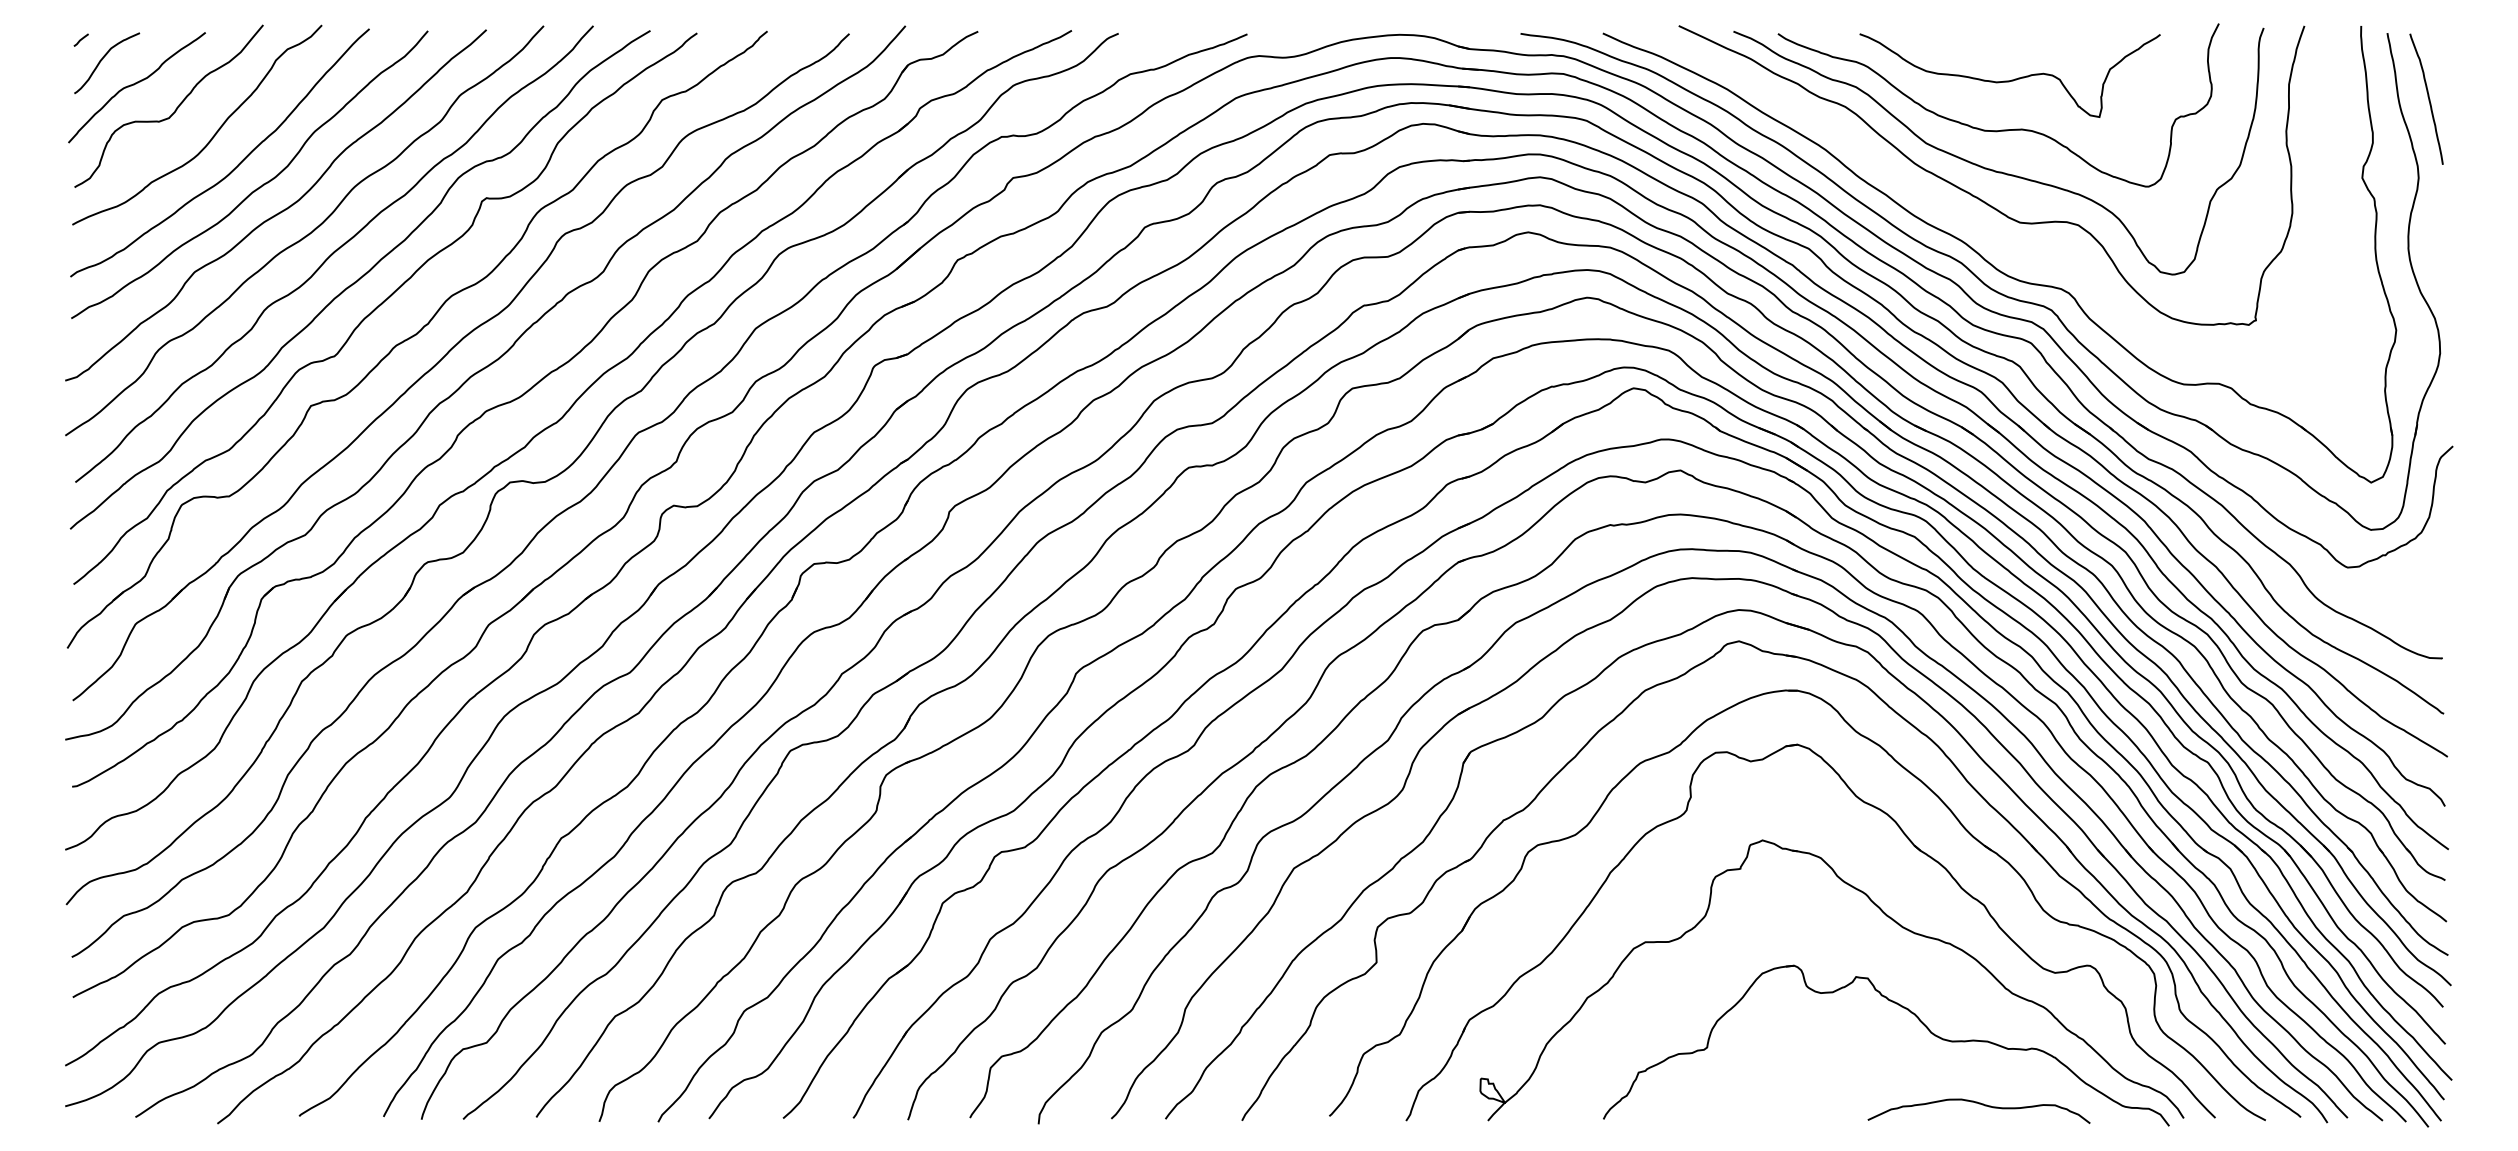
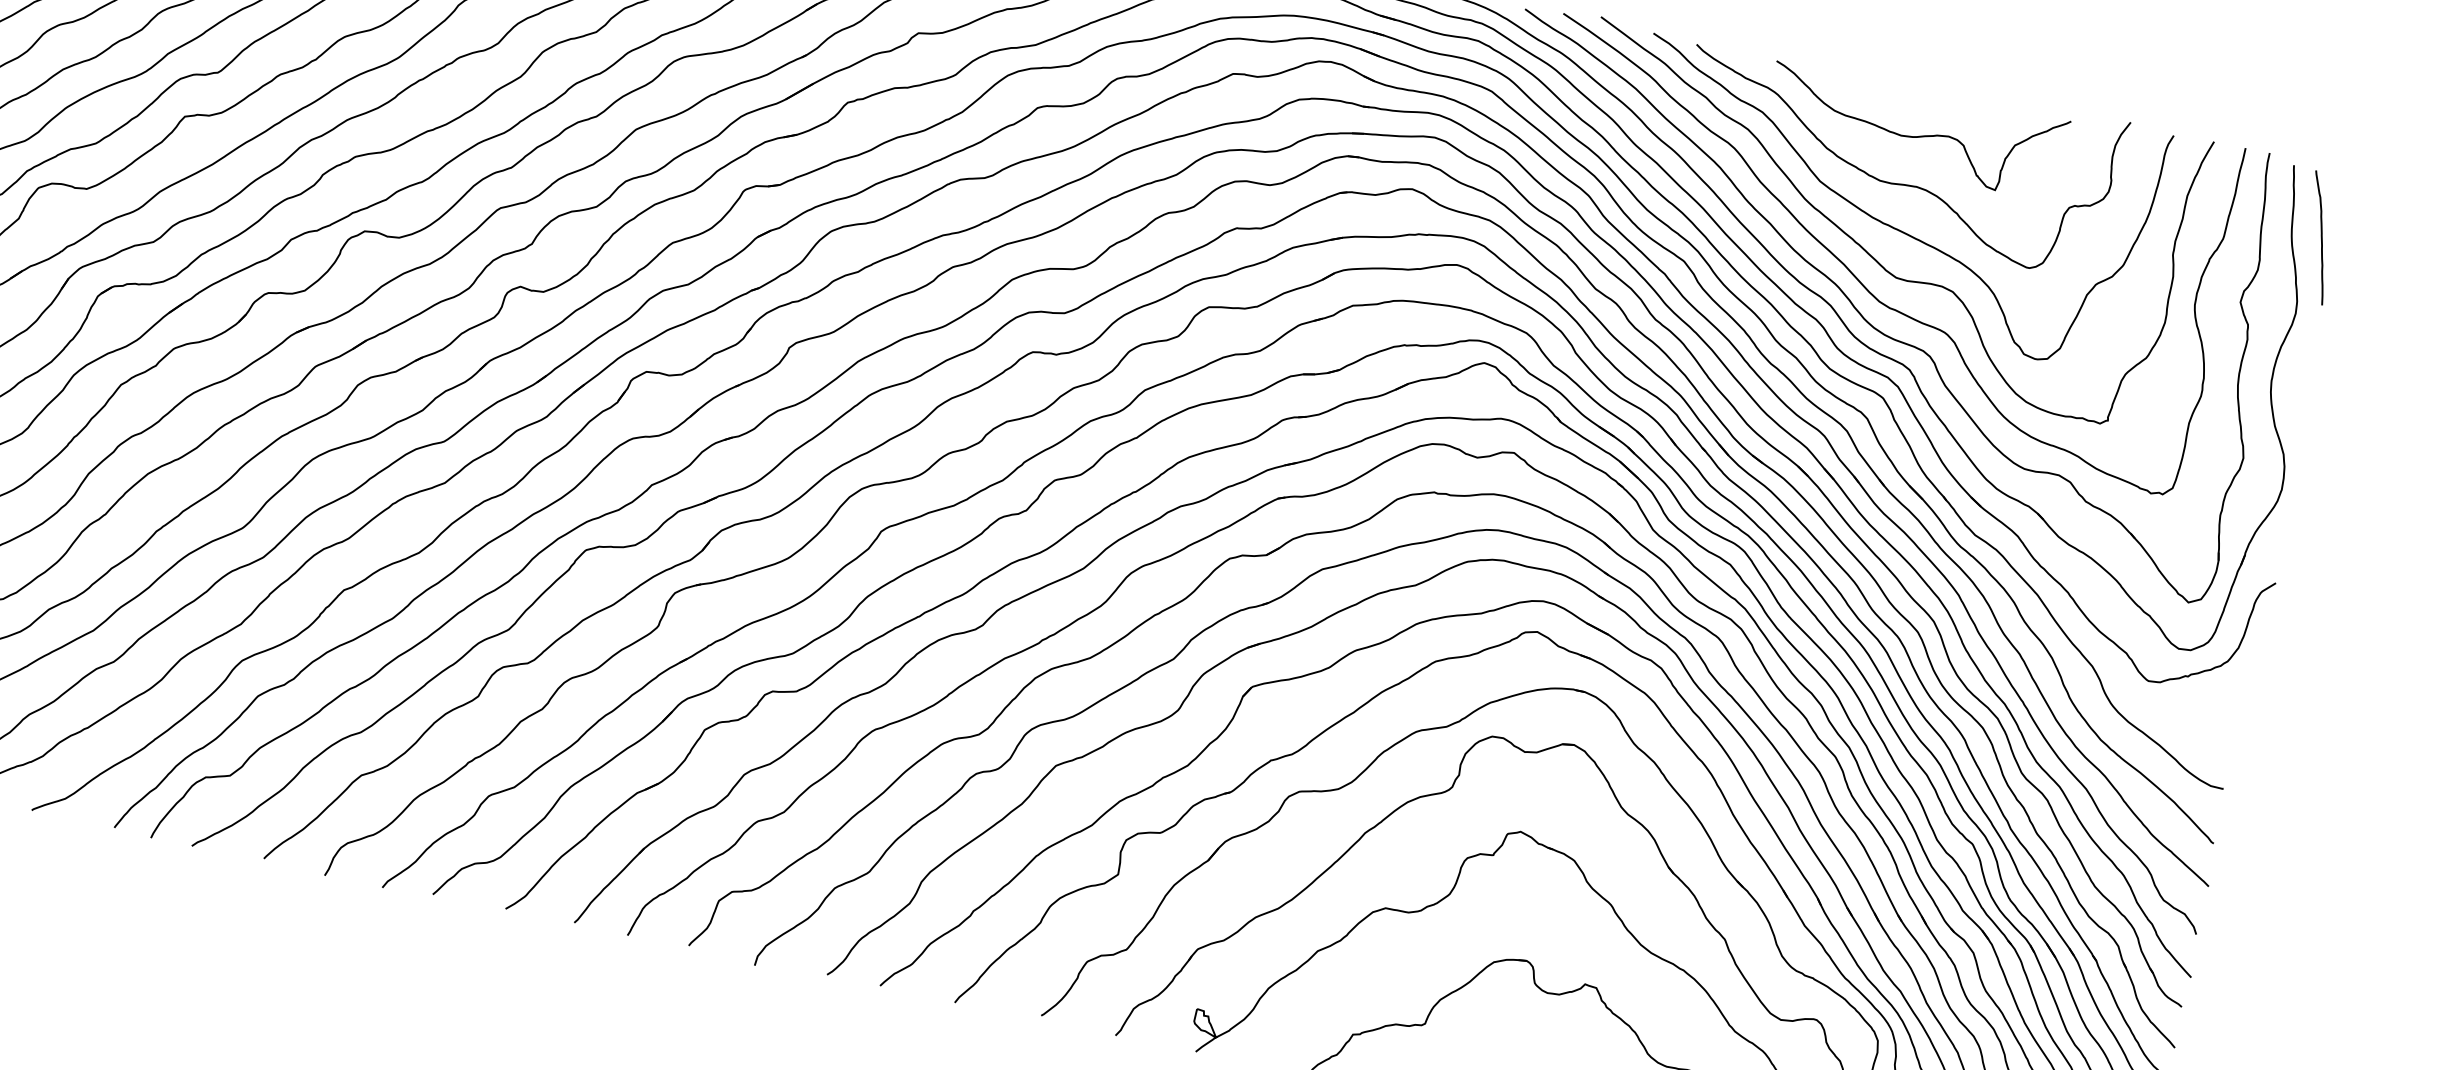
curve: (1978, 227) -> (1854, 274), added

